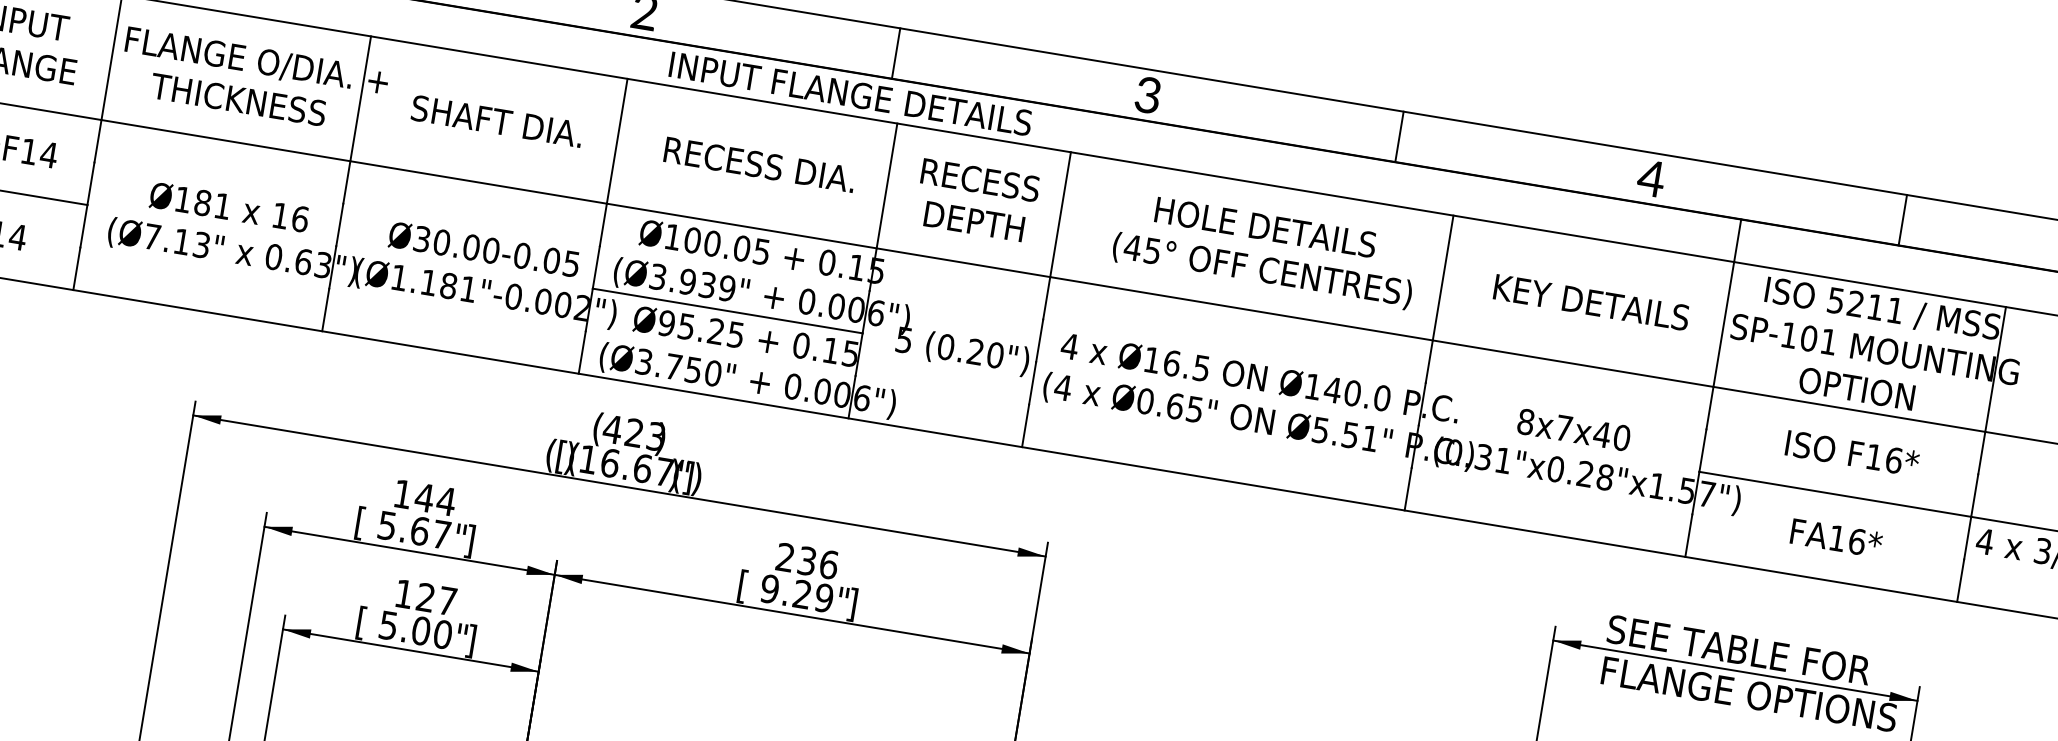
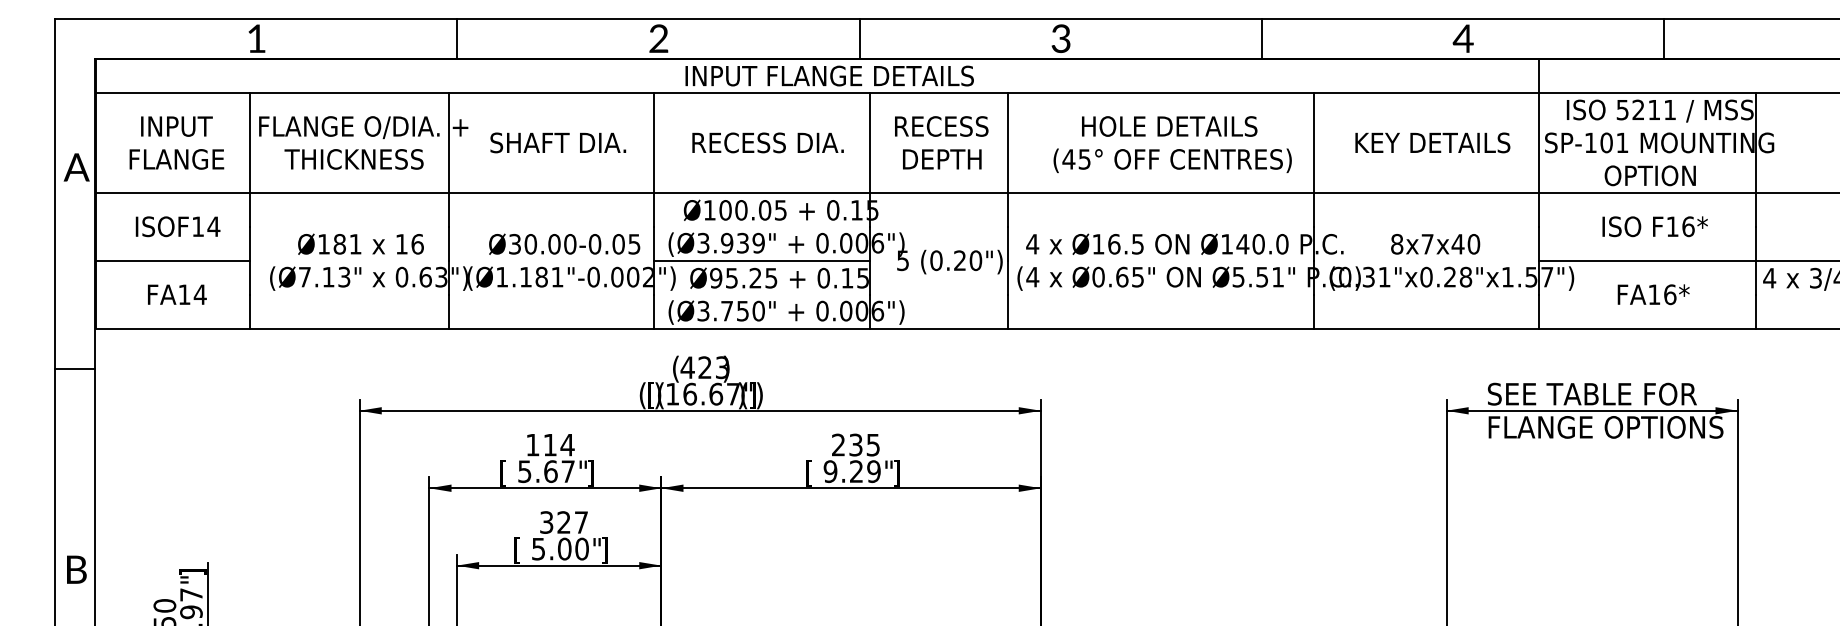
text: (424, 498) -> (550, 445), 144 -> 114
text: (829, 564) -> (873, 444), 236 -> 235
text: (403, 593) -> (546, 522), 127 -> 327

